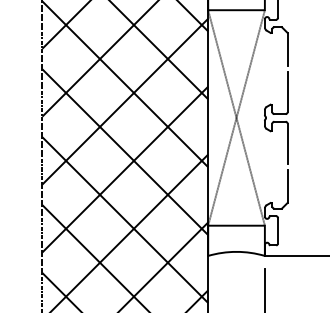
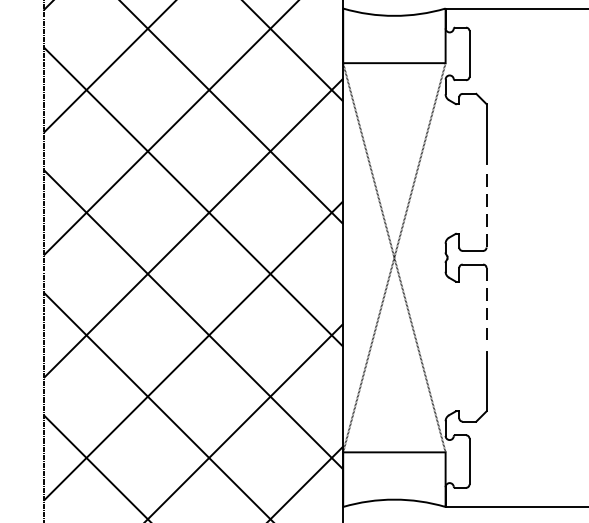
line: (287, 92) -> (486, 211), solid -> dashed
line: (287, 144) -> (486, 305), solid -> dashed

